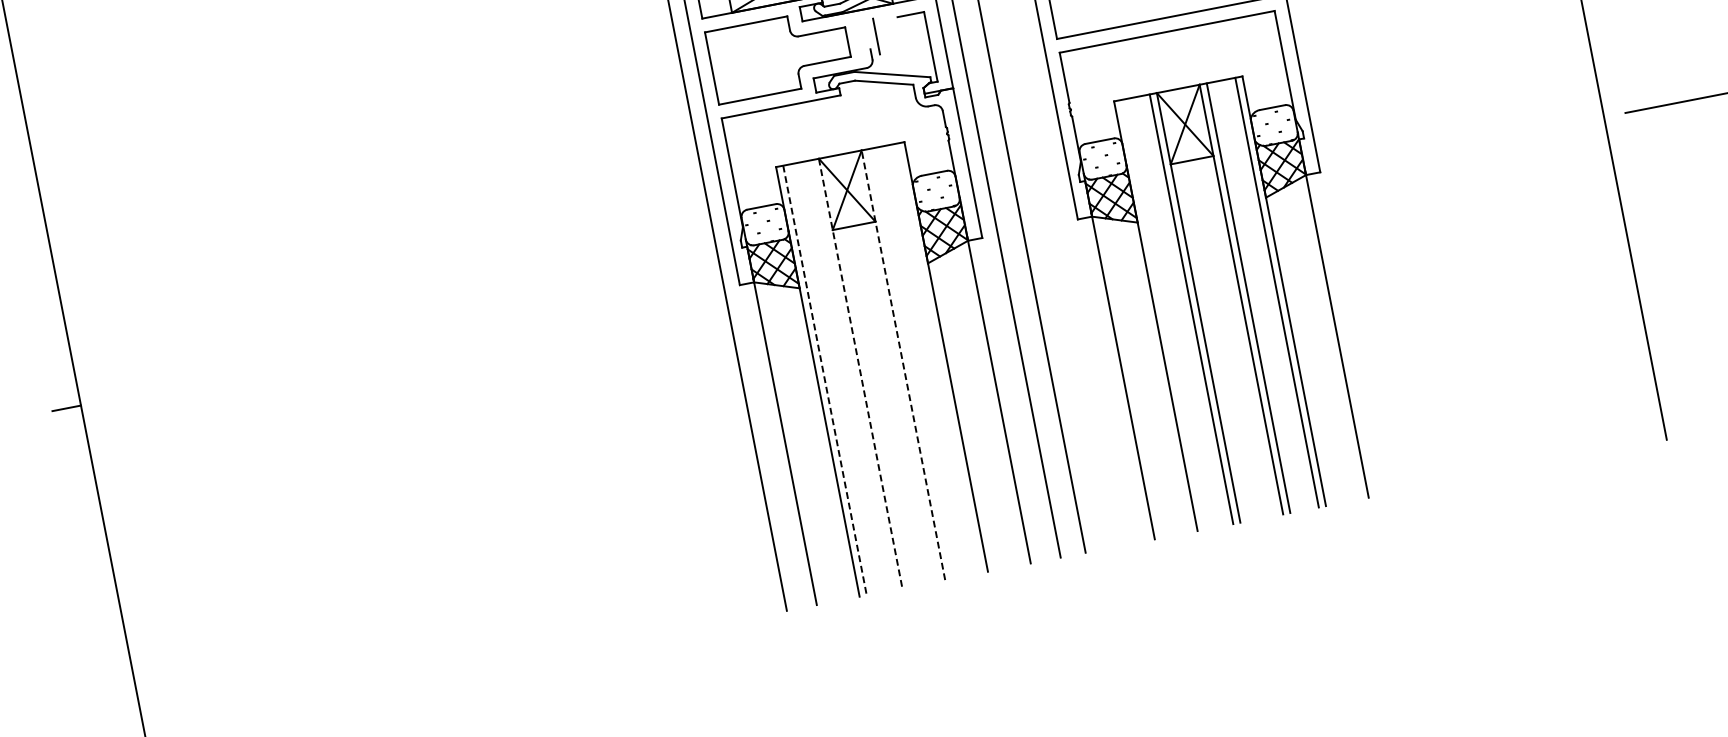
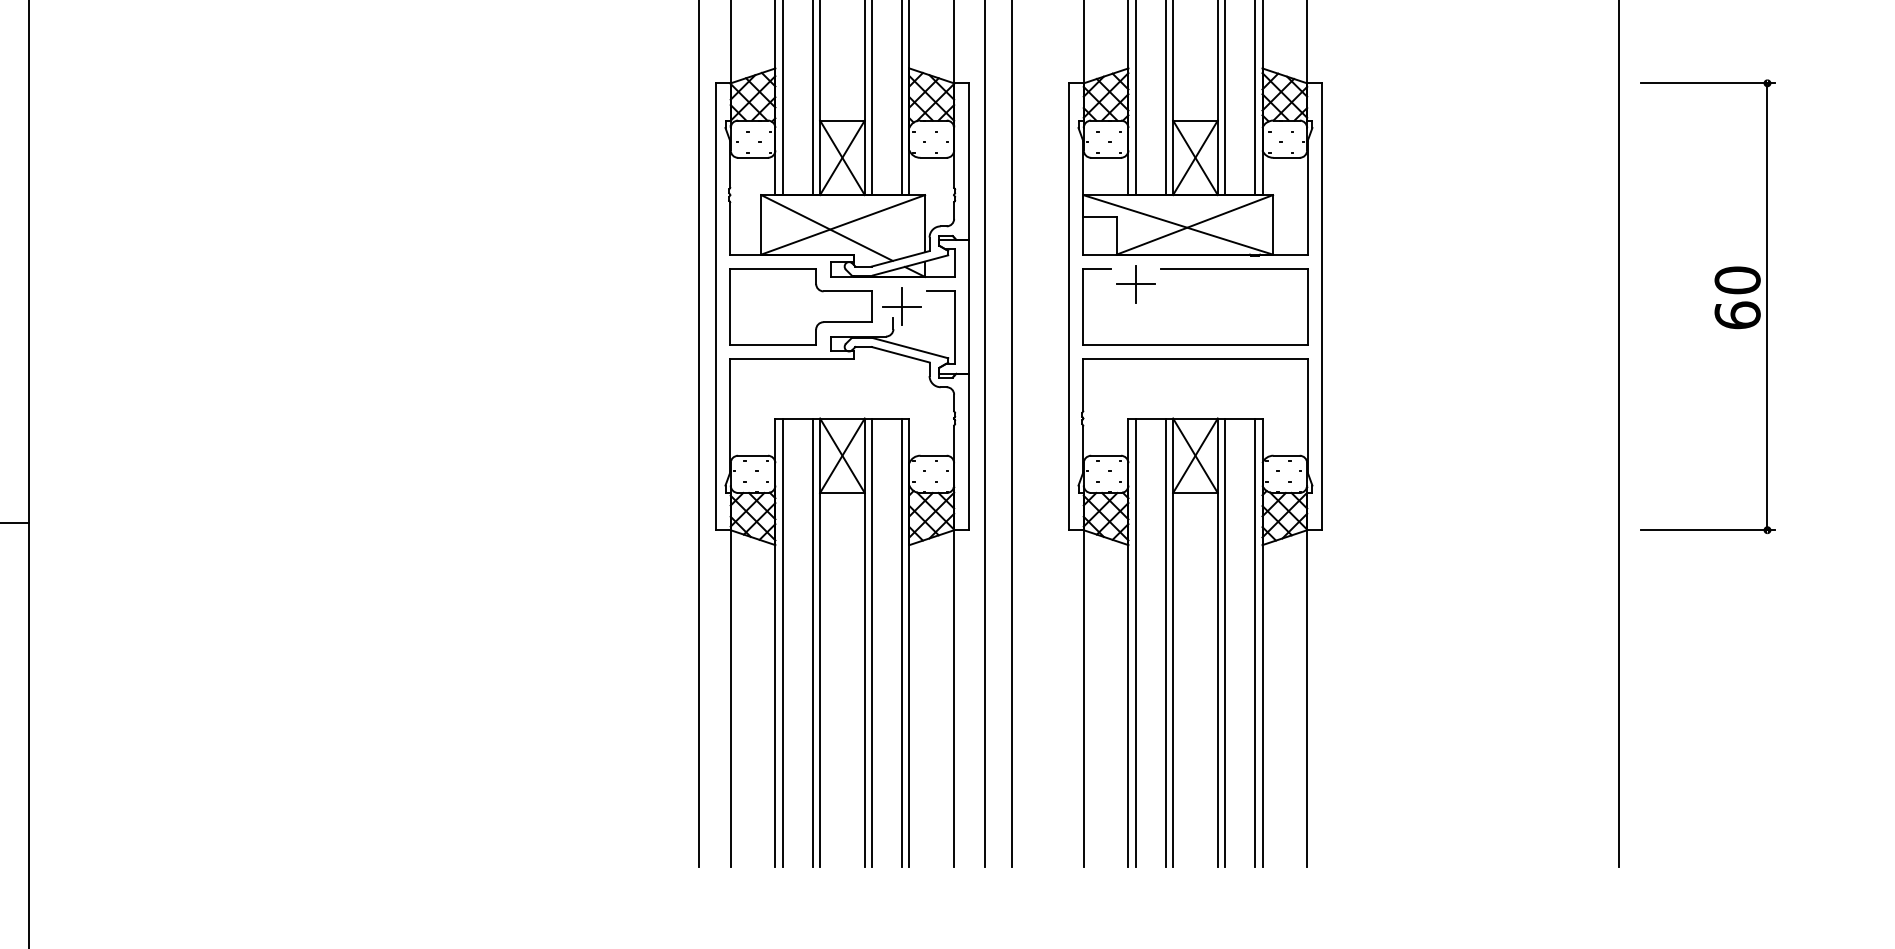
line: (875, 36) -> (901, 306), added
line: (1162, 314) -> (1135, 642), added
line: (939, 357) -> (902, 642), added
line: (910, 363) -> (872, 642), added
line: (903, 364) -> (864, 642), dashed -> solid
line: (853, 374) -> (812, 642), added
line: (861, 374) -> (820, 643), dashed -> solid
line: (824, 381) -> (782, 643), dashed -> solid

